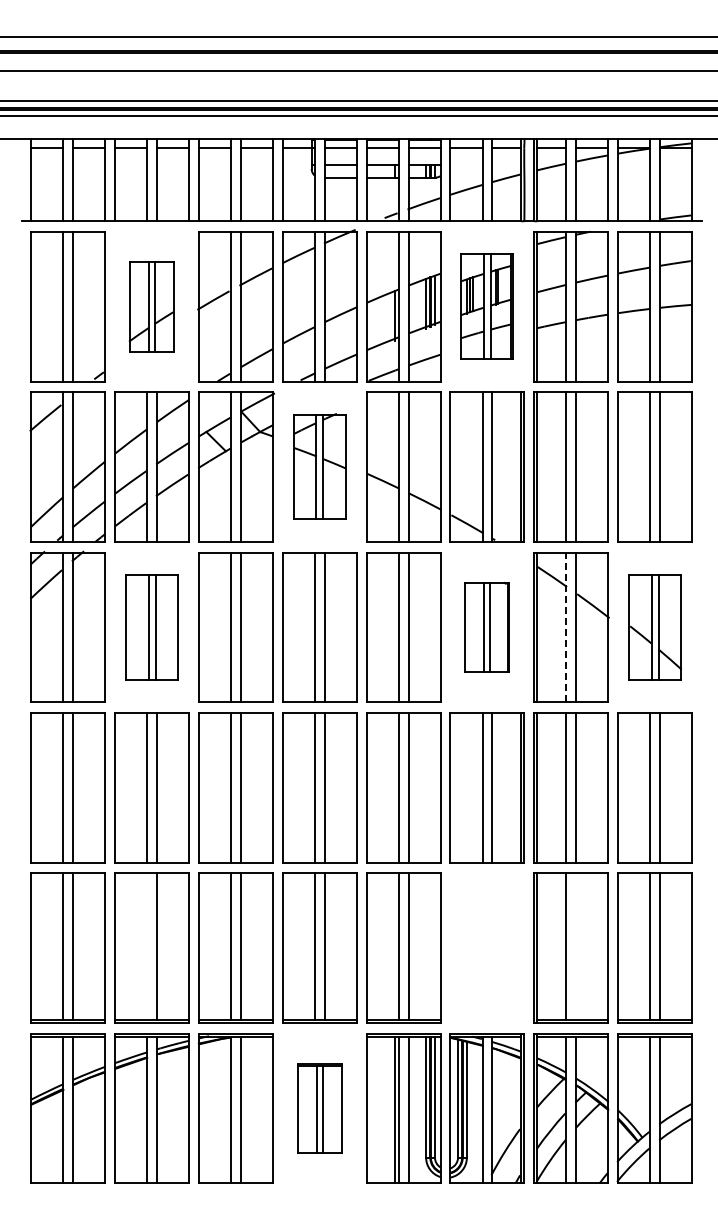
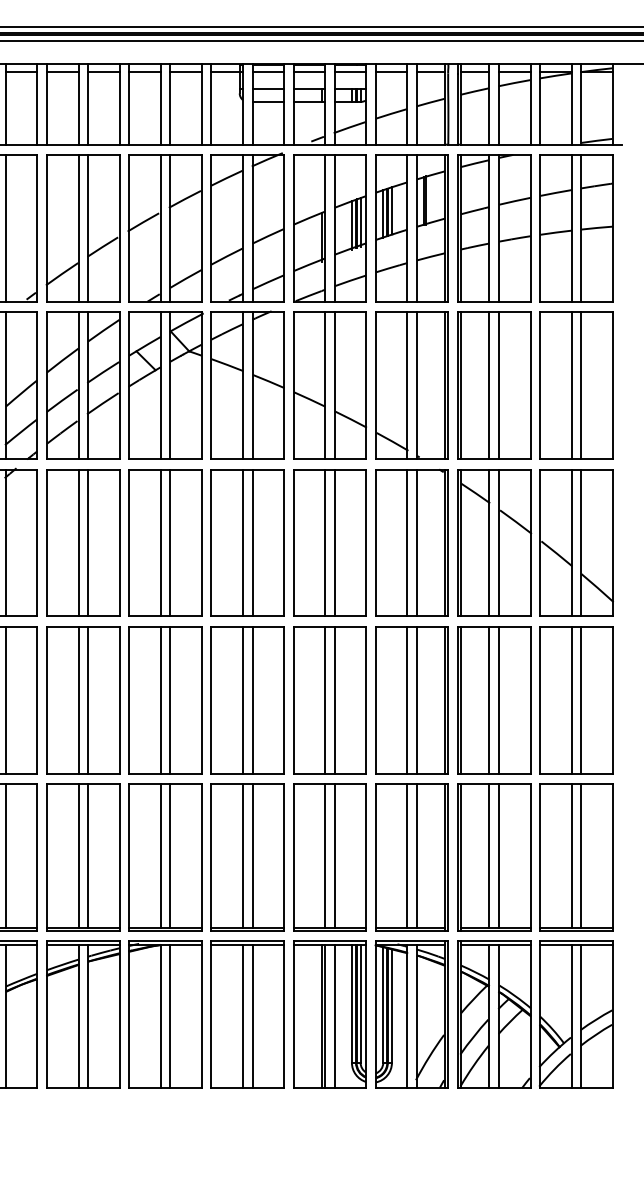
part: (151, 306) -> (82, 228), size x1.67
part: (486, 306) -> (411, 228), size x1.43
part: (319, 466) -> (247, 385), size x1.43
part: (151, 627) -> (82, 543), size x1.43
part: (486, 627) -> (411, 543), size x1.67
line: (566, 627) -> (489, 543), dashed -> solid
part: (655, 627) -> (576, 543), size x1.43
line: (147, 946) -> (78, 855), added
line: (576, 946) -> (499, 855), added
part: (486, 947) -> (411, 856), added
part: (319, 1108) -> (247, 1014), size x1.67

